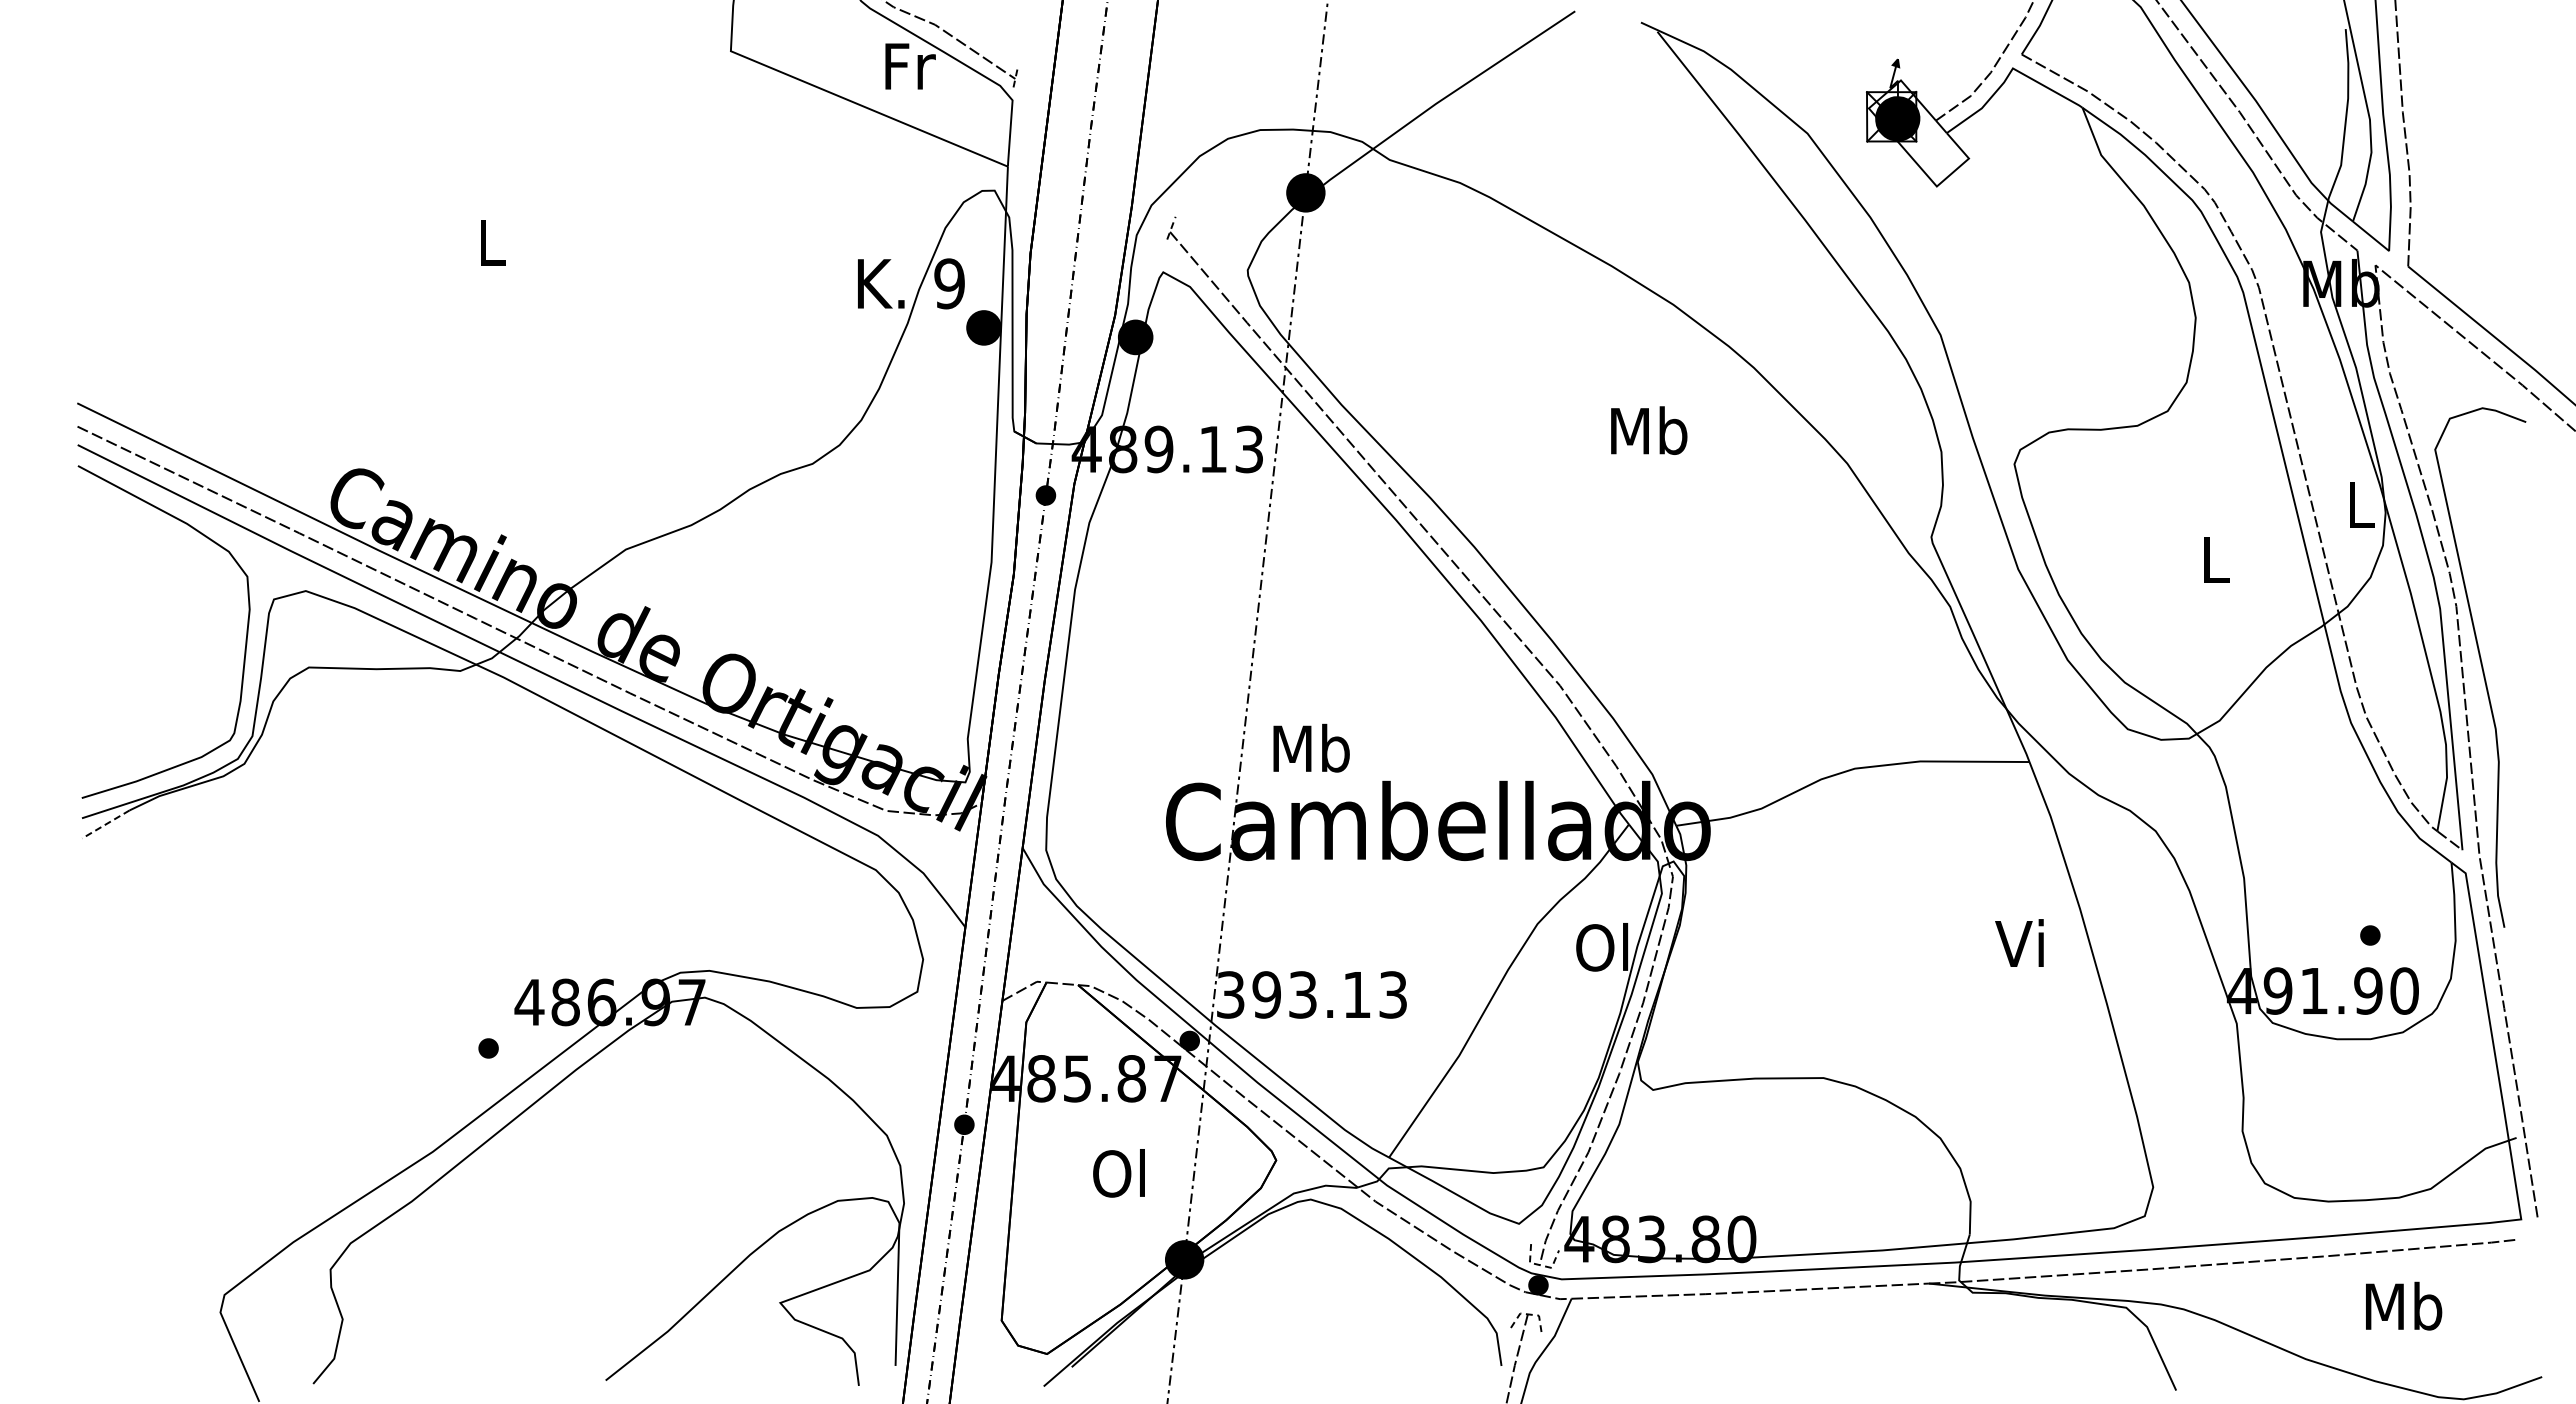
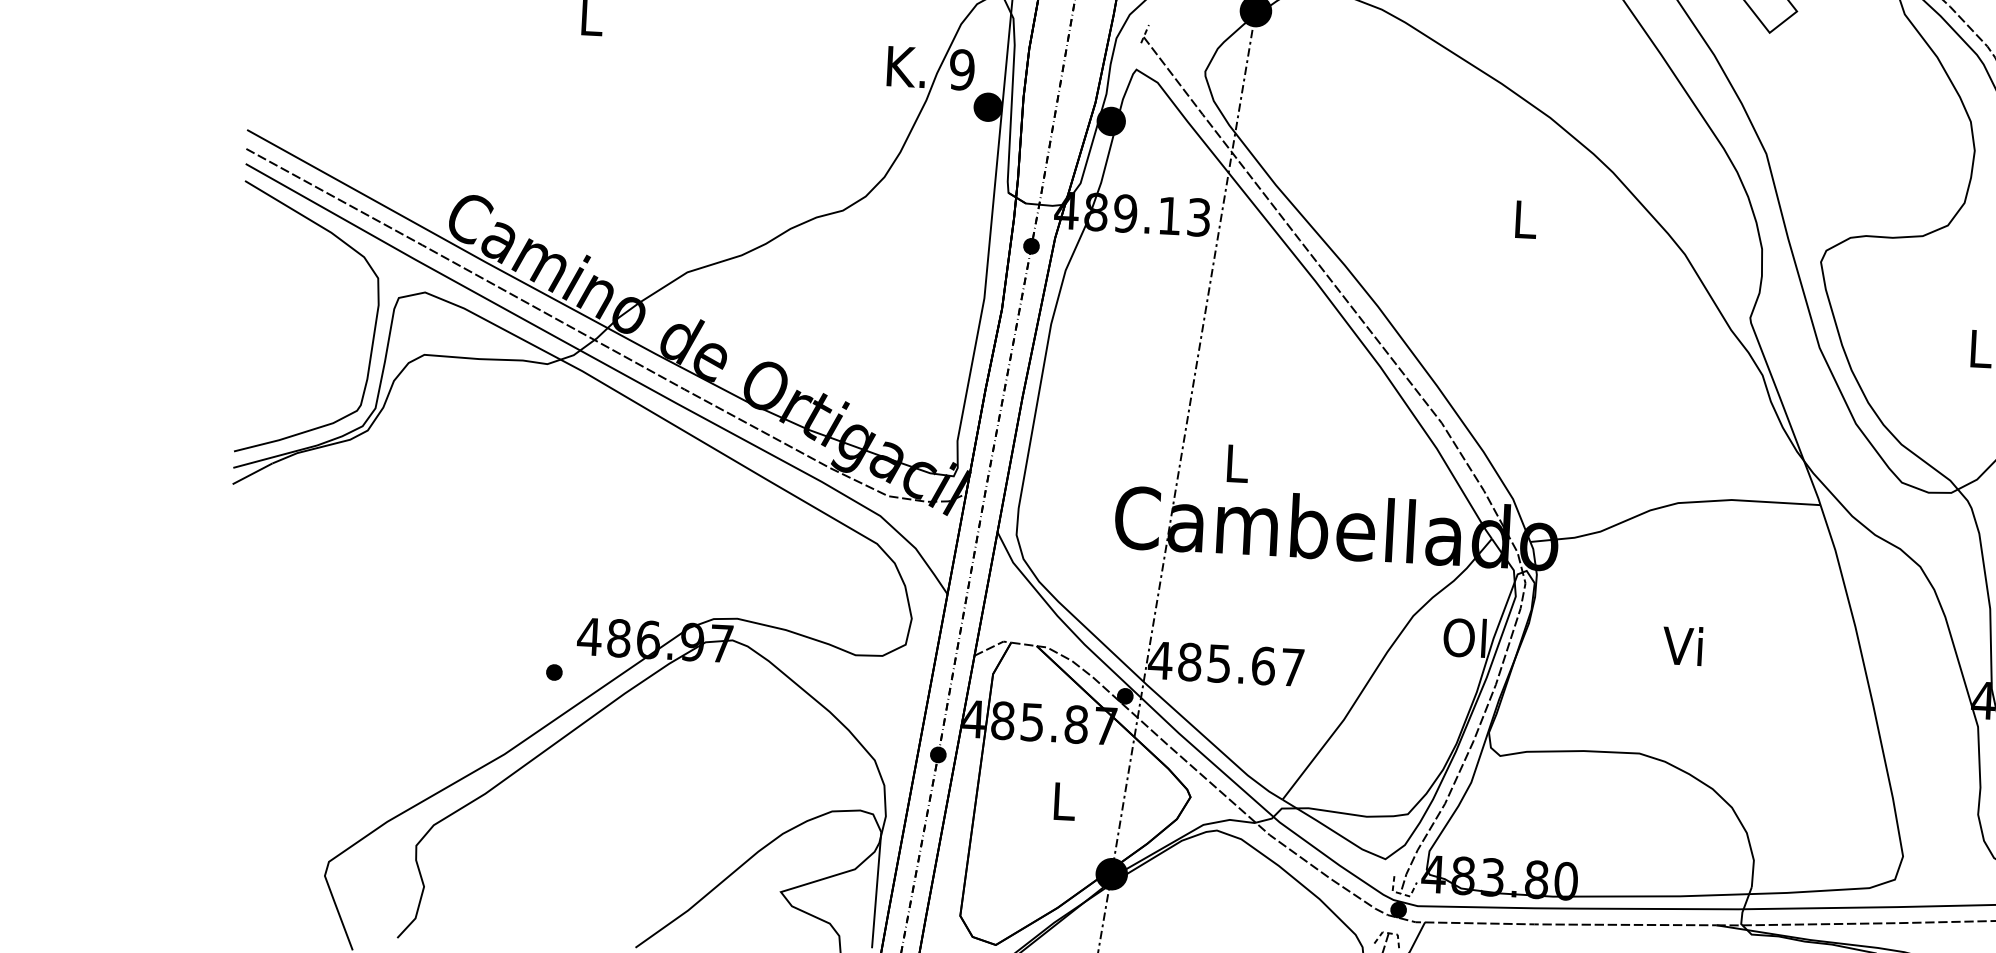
text: (1649, 430) -> (1525, 219), Mb -> L
text: (1311, 747) -> (1236, 462), Mb -> L
line: (106, 824) -> (252, 473), dashed -> solid
text: (2019, 942) -> (1682, 645), moved
text: (1310, 994) -> (1225, 663), 393.13 -> 485.67
text: (1118, 1173) -> (1061, 801), Ol -> L

